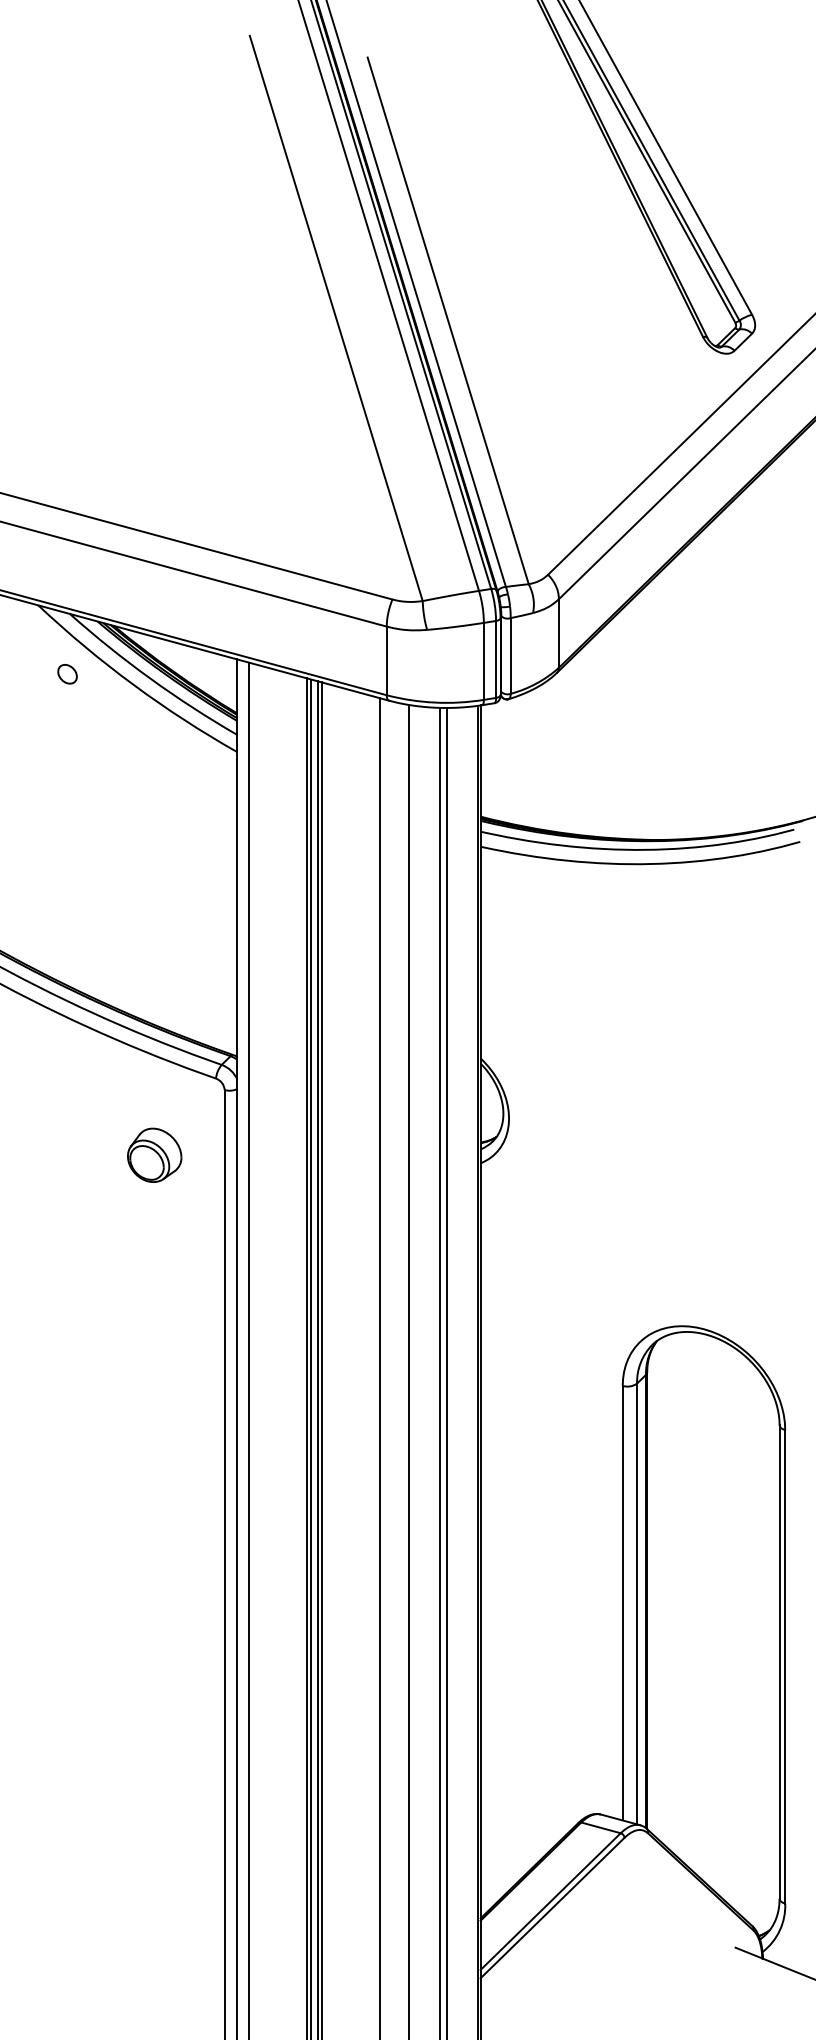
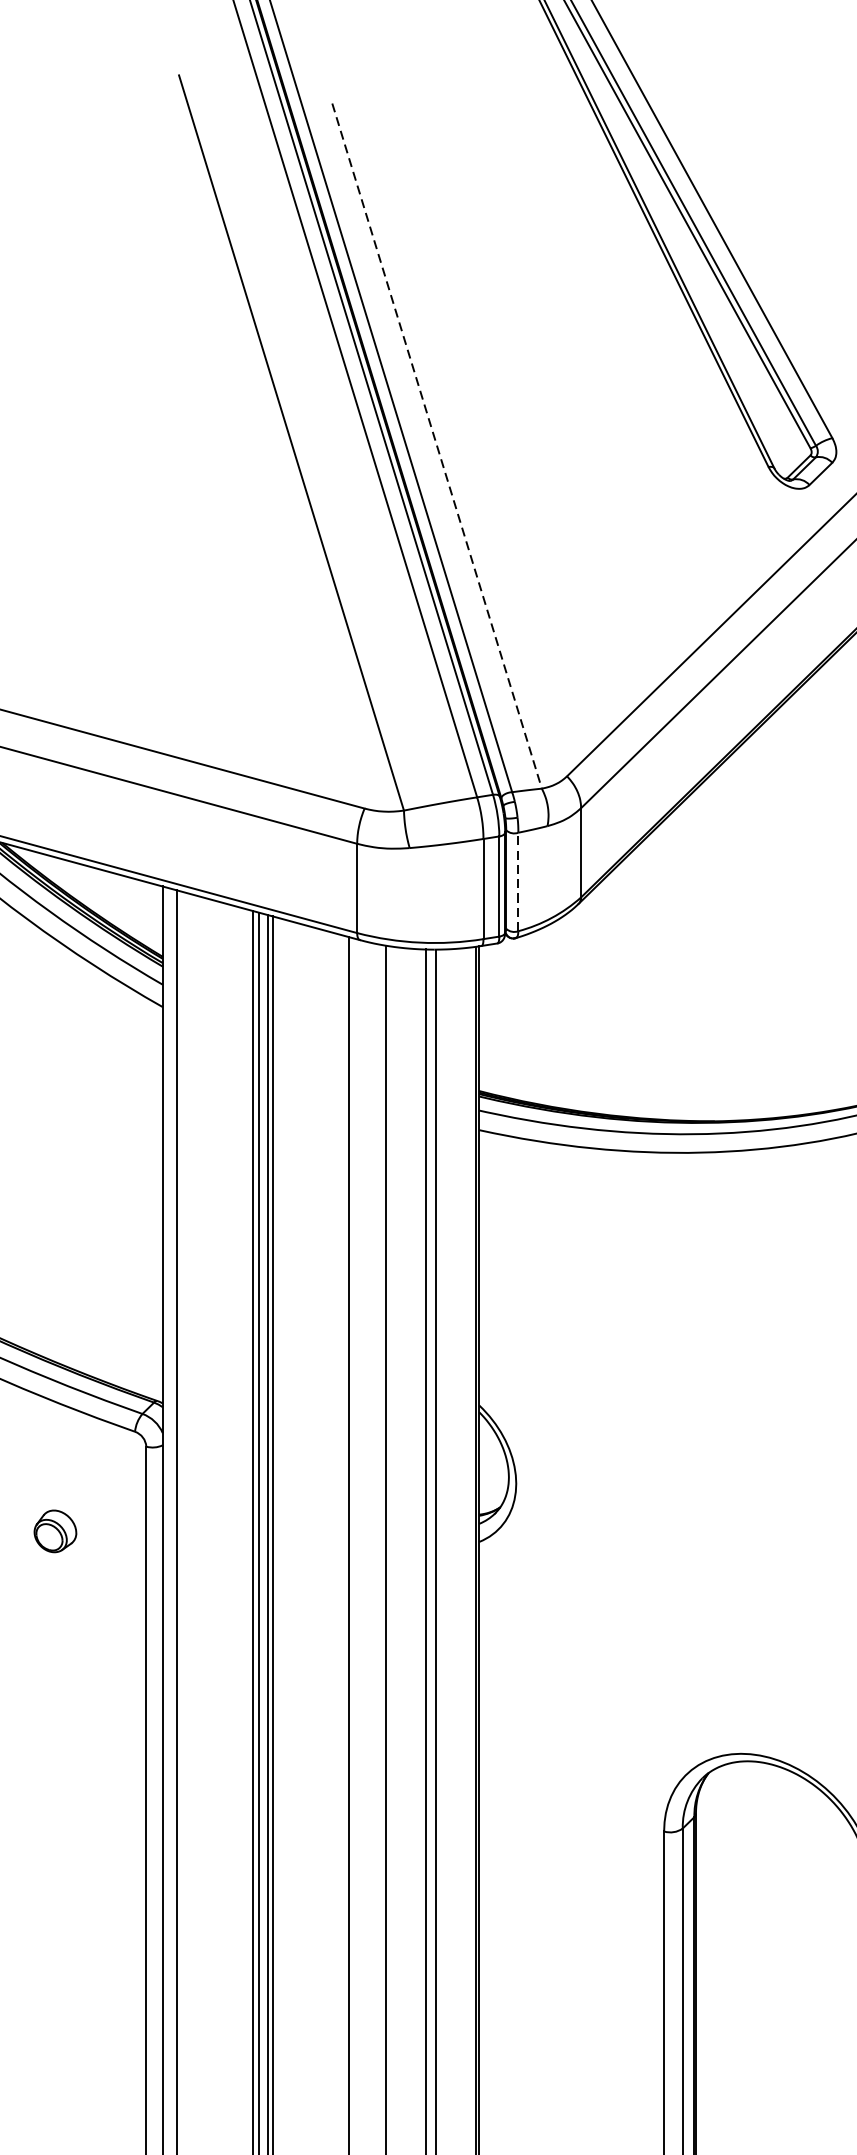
line: (448, 321) -> (437, 446), solid -> dashed
line: (510, 655) -> (518, 881), solid -> dashed
part: (154, 1154) -> (55, 1530), size x0.6

